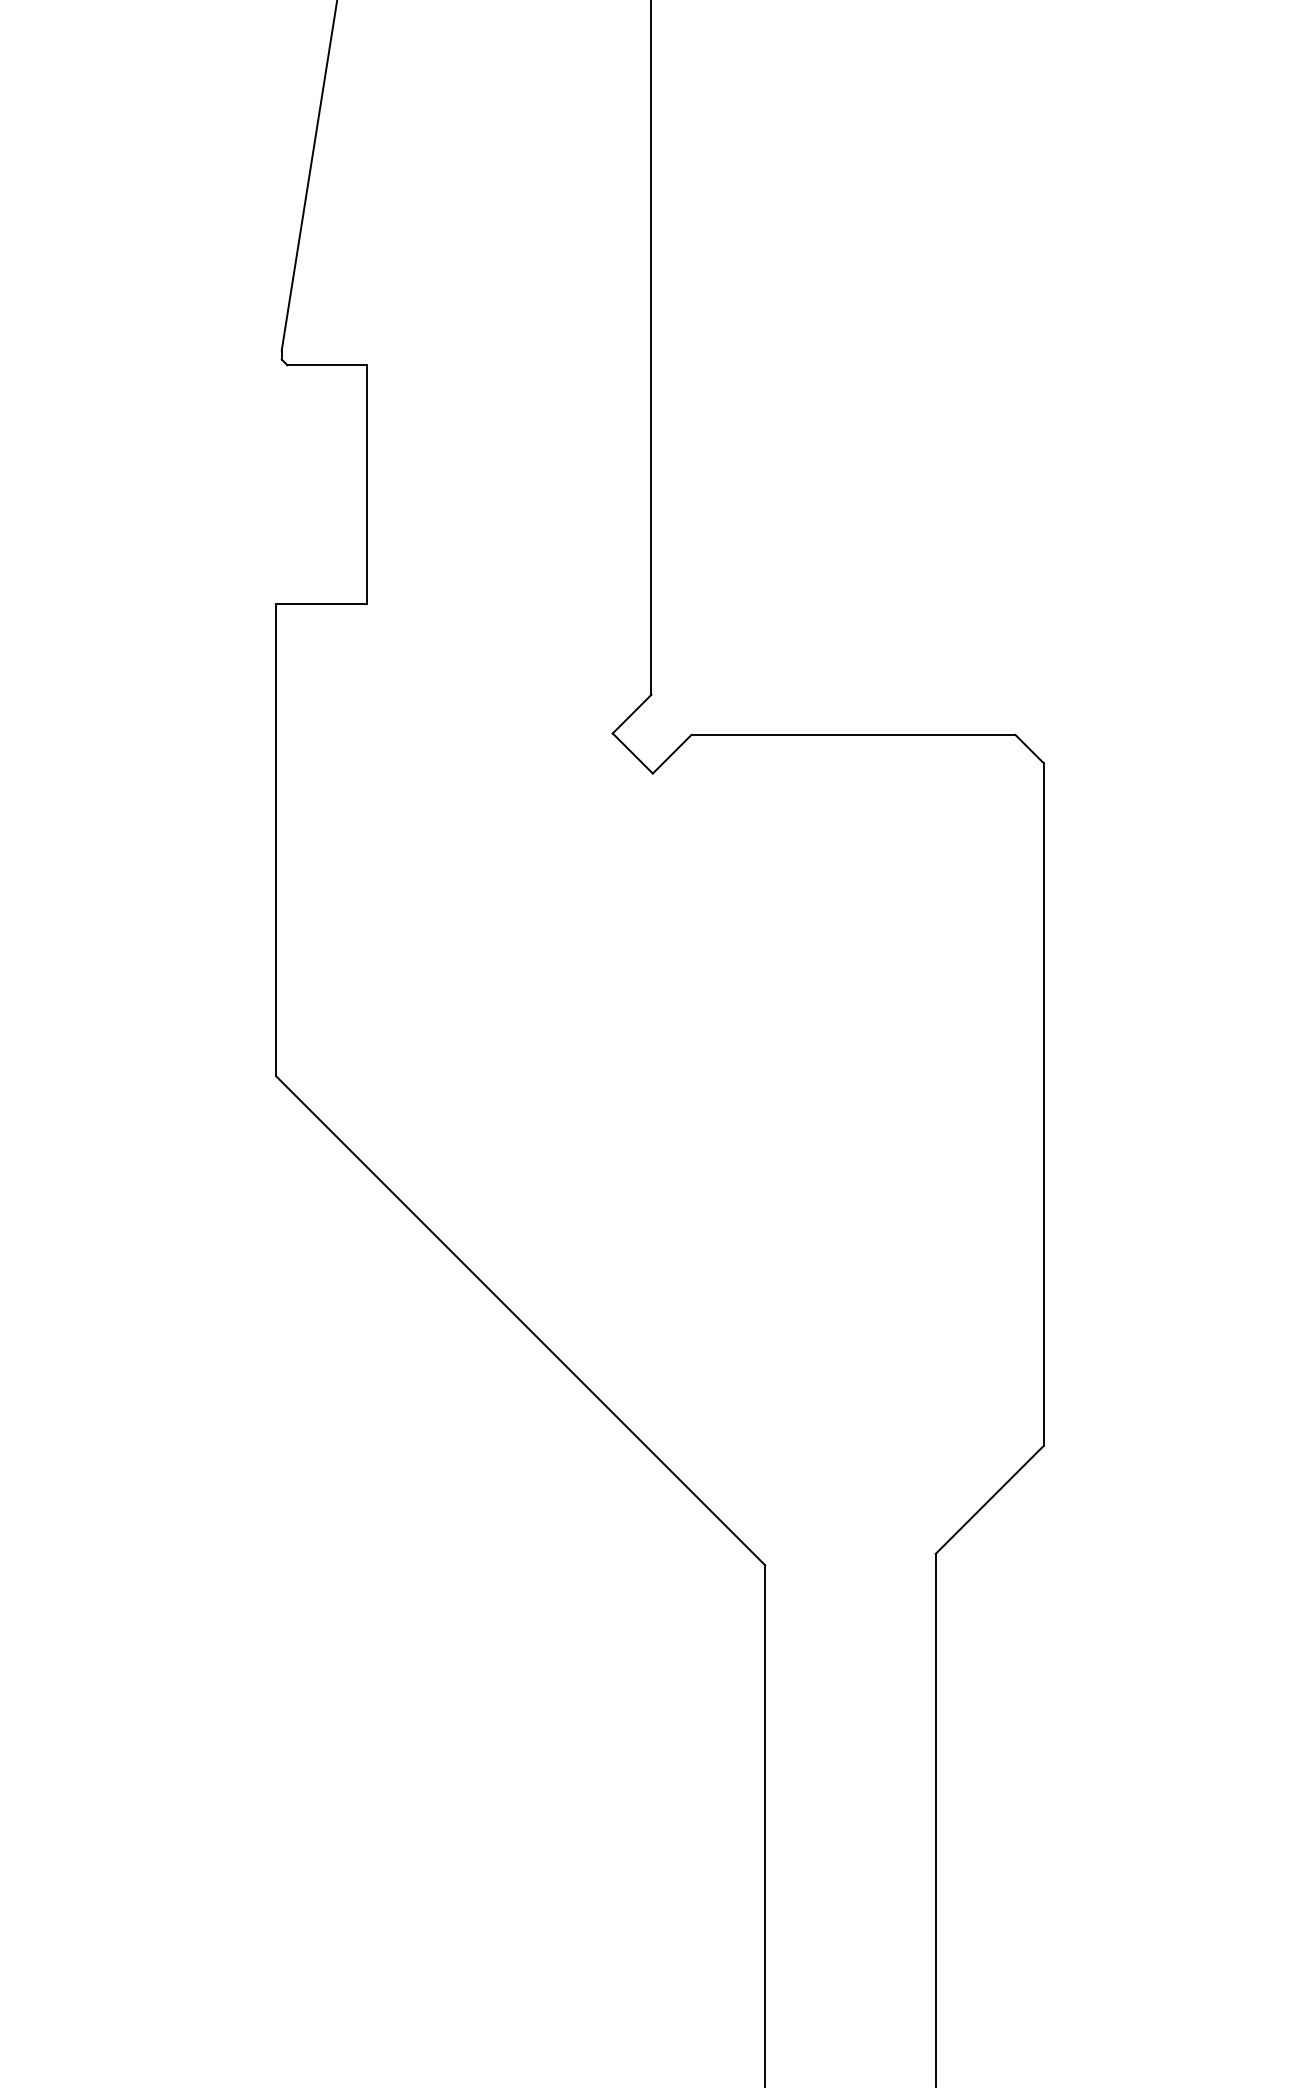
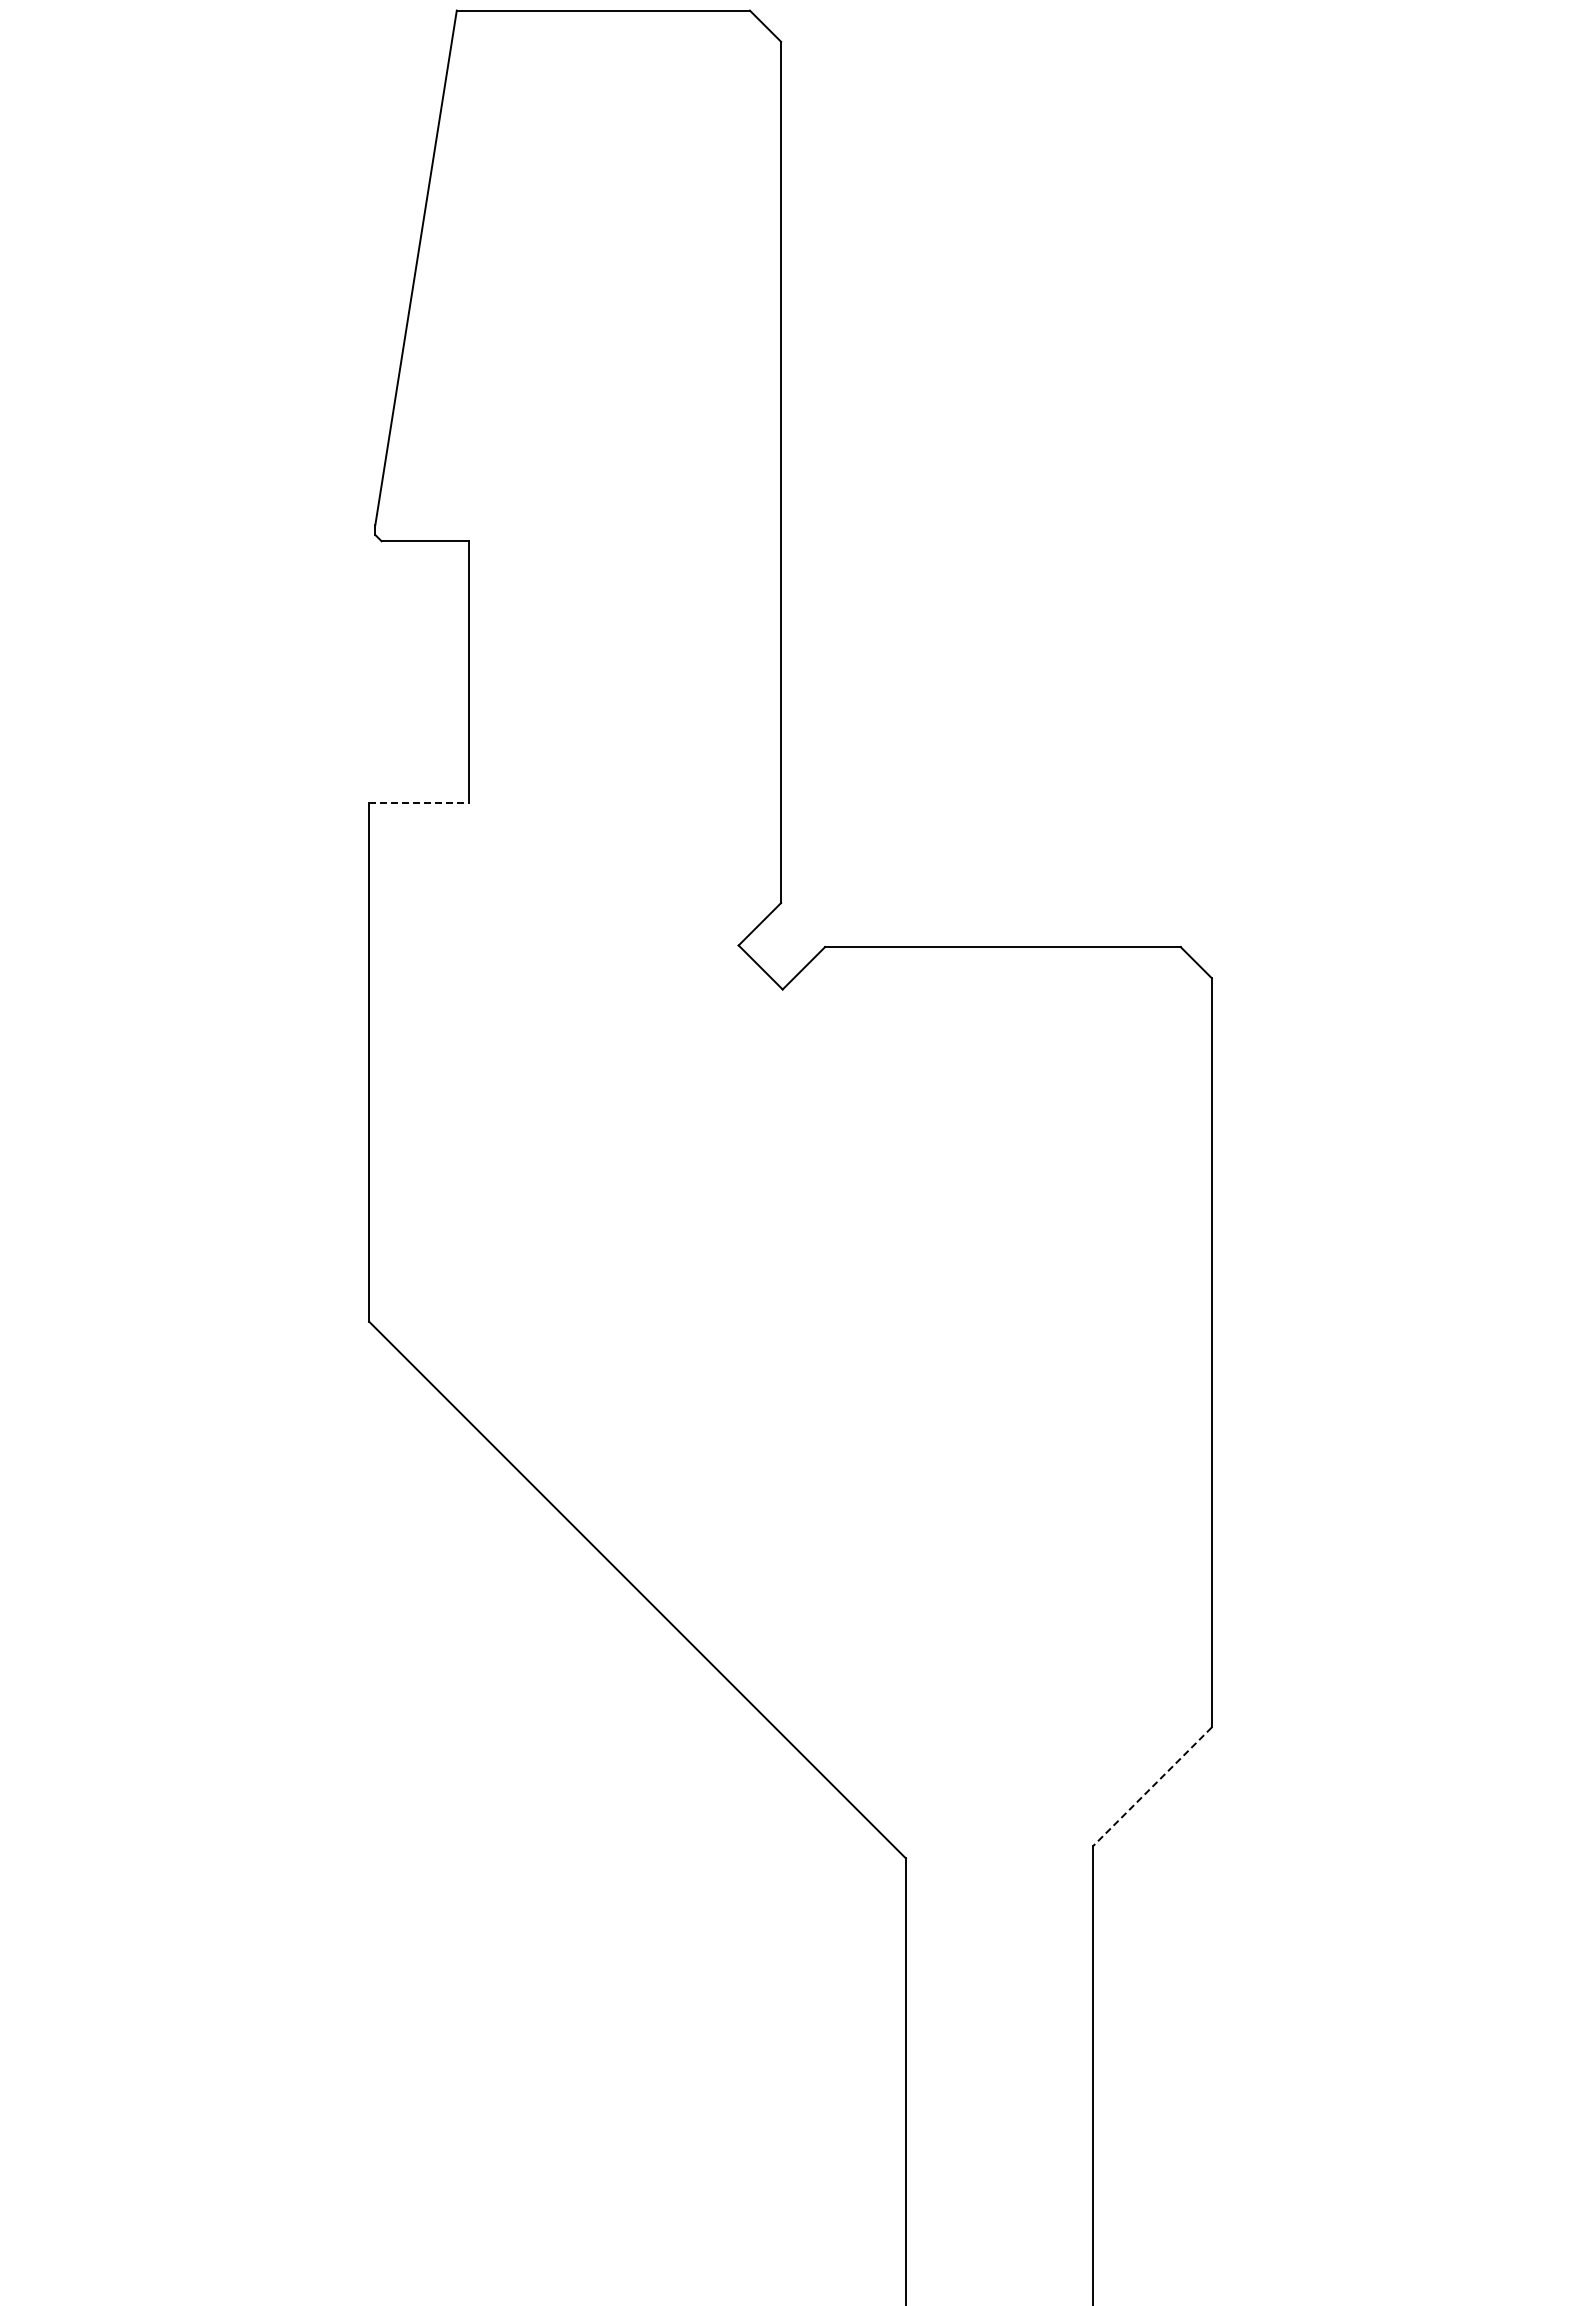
line: (321, 604) -> (419, 803), solid -> dashed
line: (989, 1499) -> (1152, 1786), solid -> dashed

